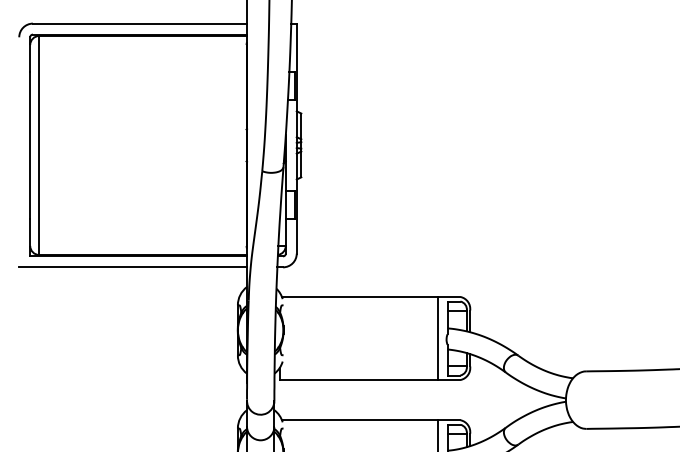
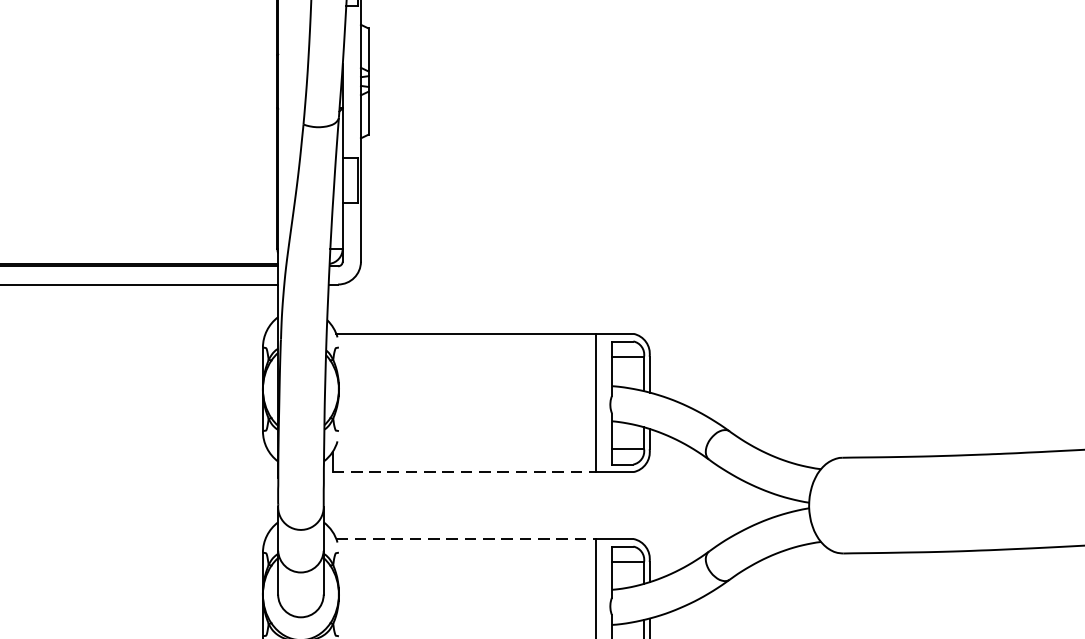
line: (359, 380) -> (465, 472), solid -> dashed
line: (359, 420) -> (465, 539), solid -> dashed

